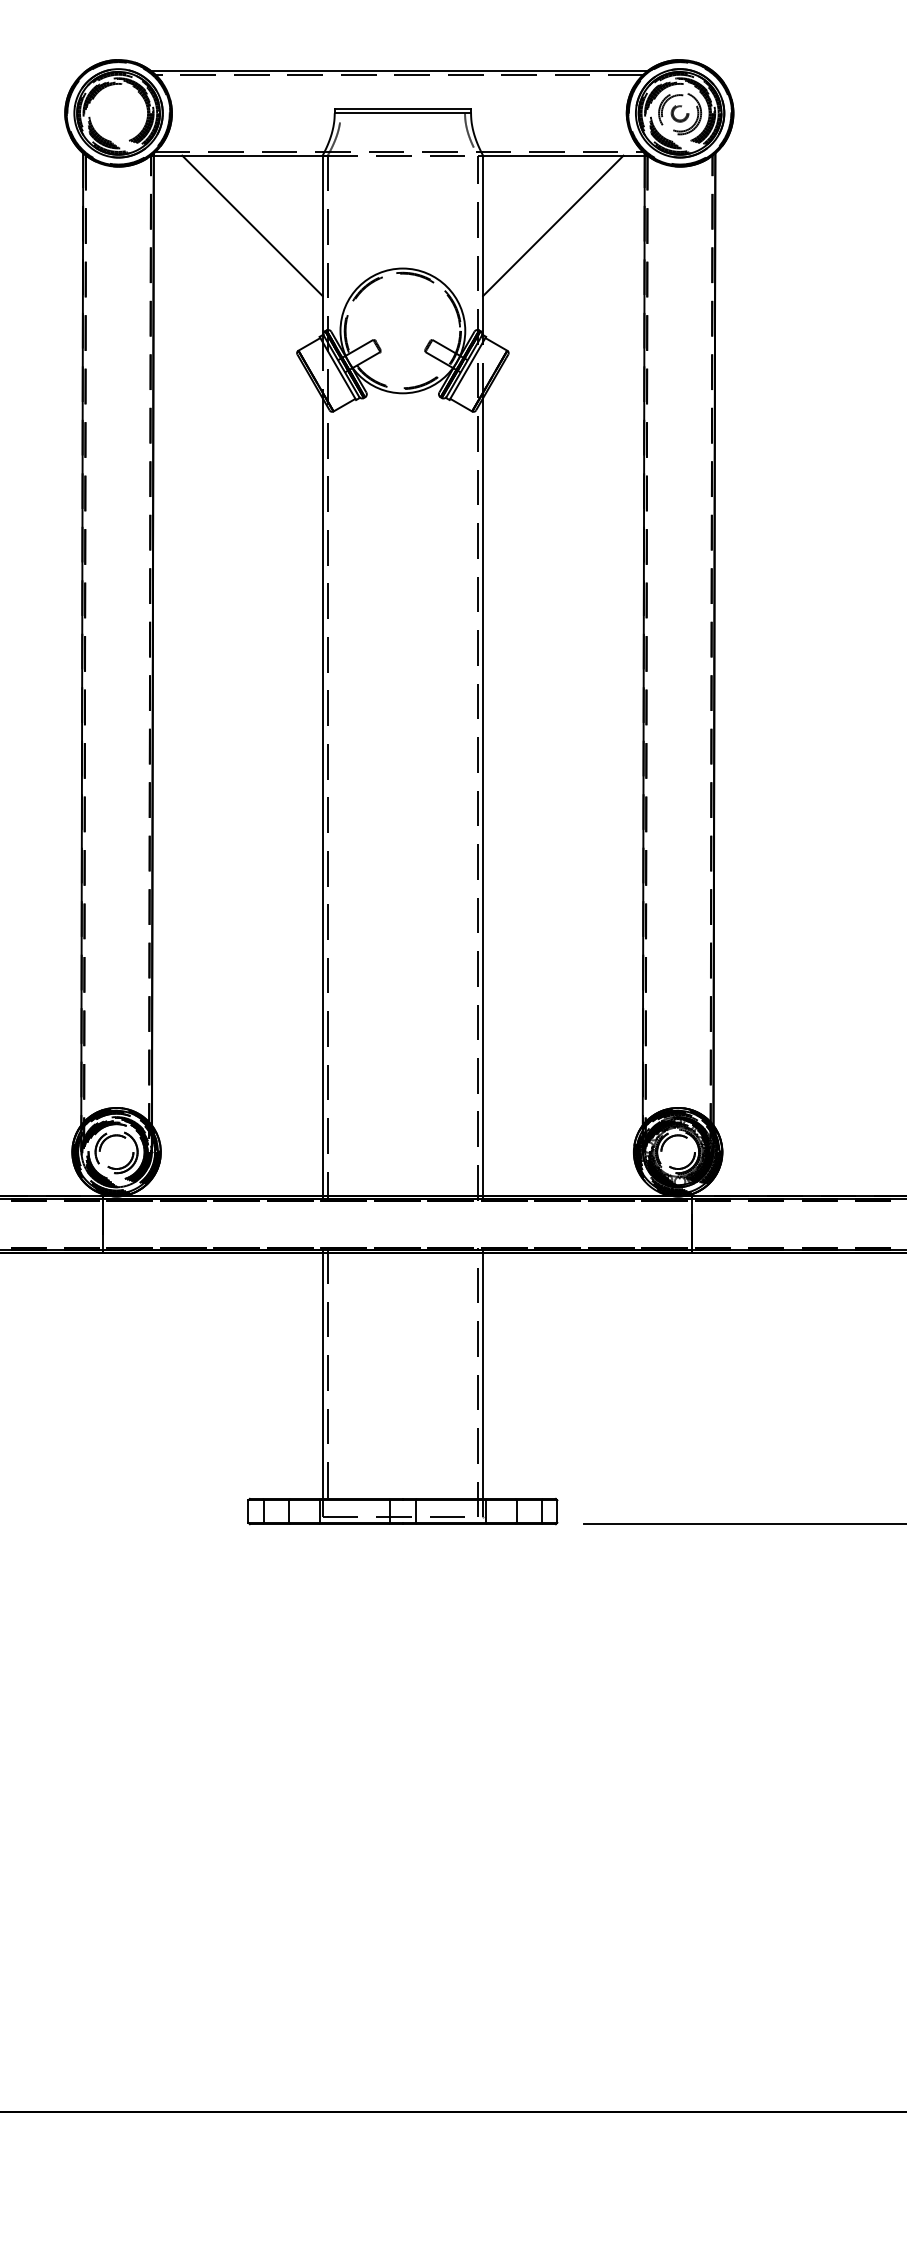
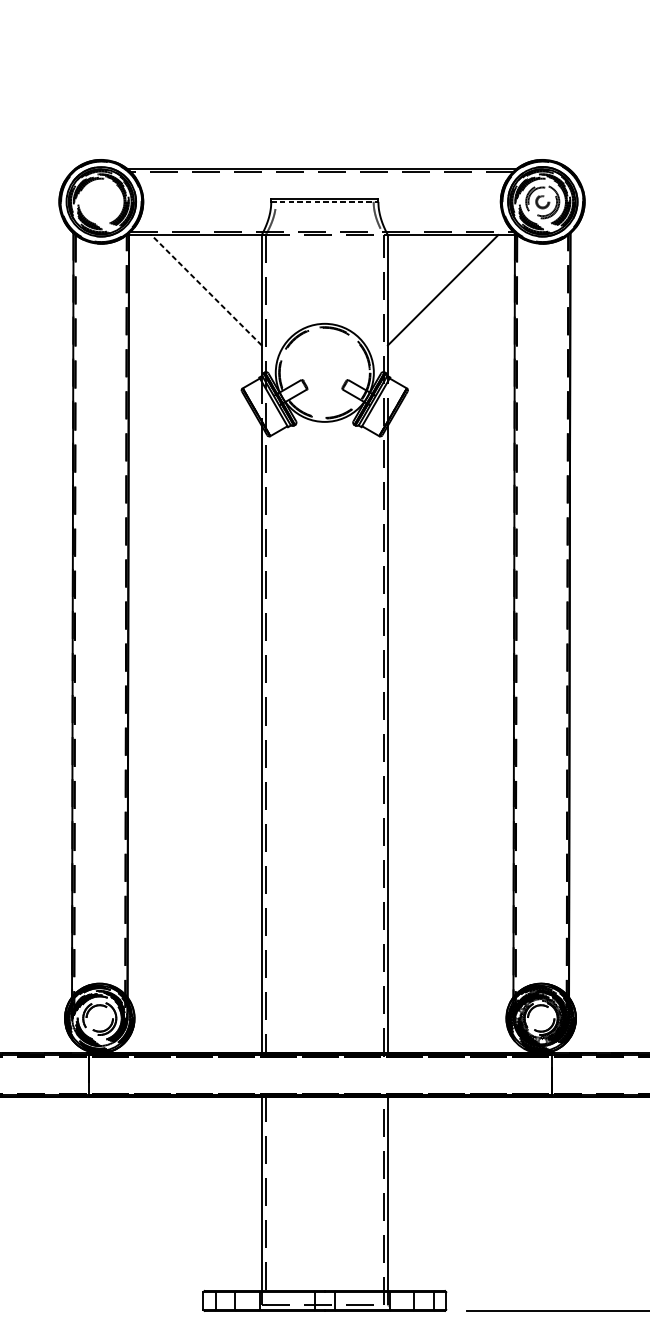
line: (403, 113) -> (325, 201), solid -> dashed
line: (252, 225) -> (206, 289), solid -> dashed

